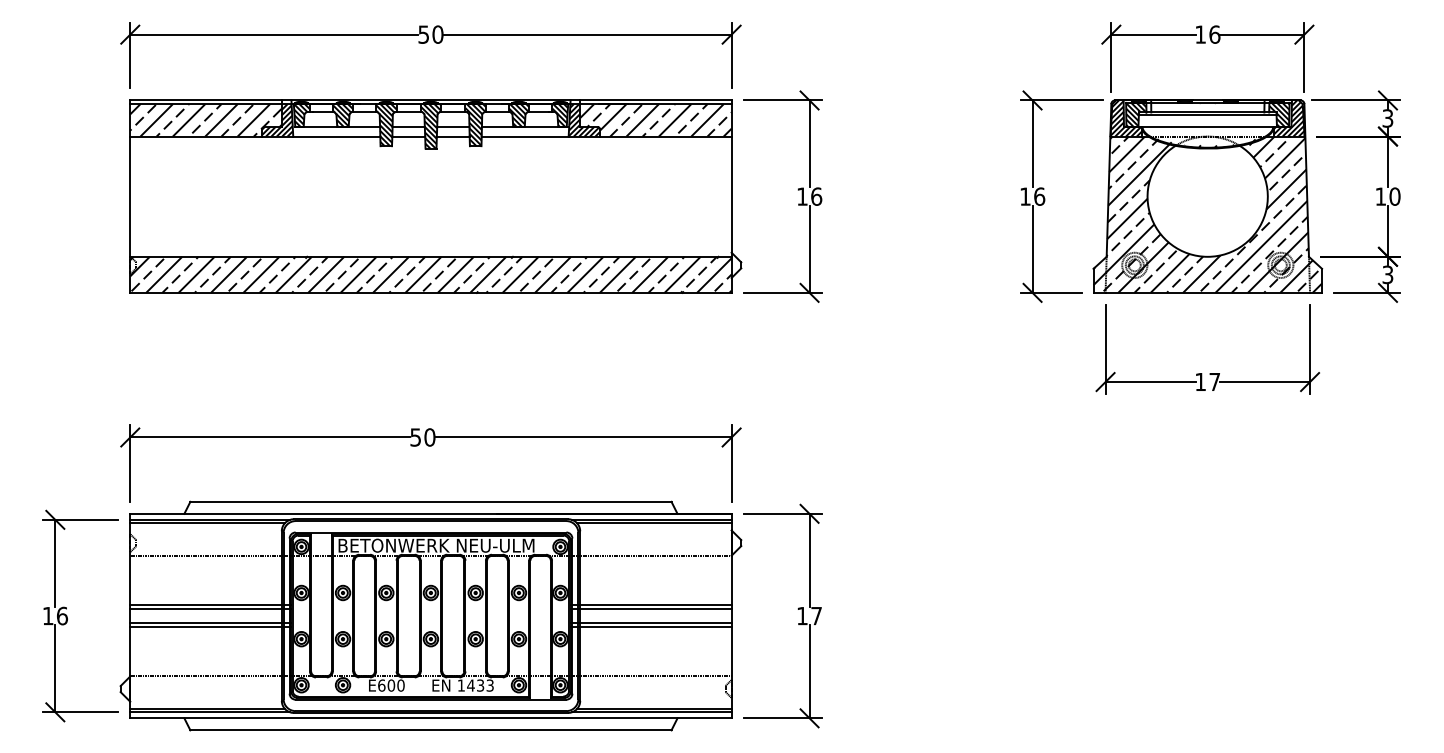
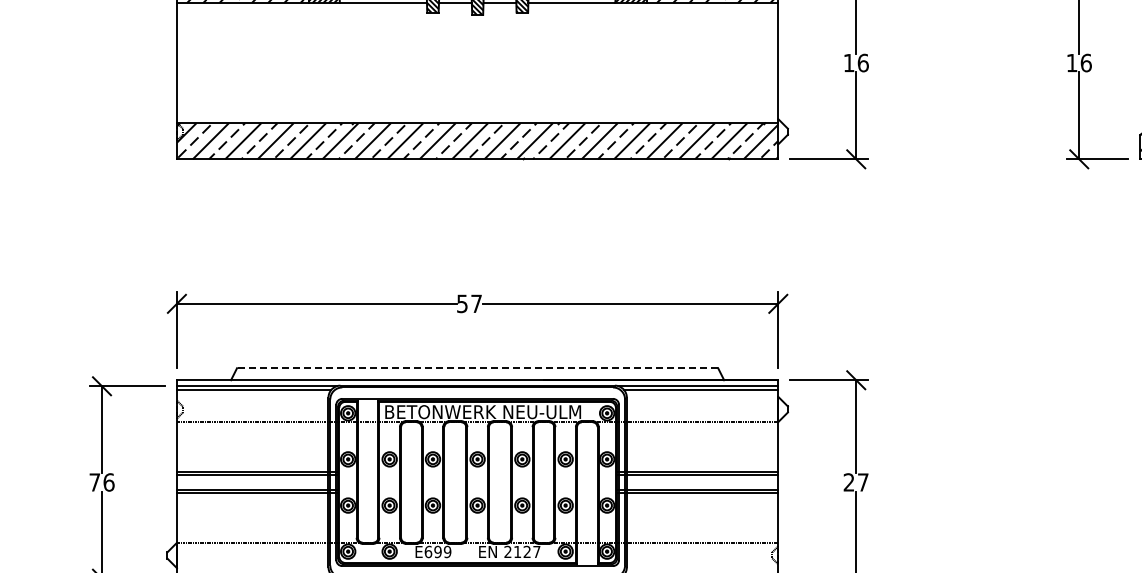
text: (429, 437) -> (476, 303), 50 -> 57
line: (430, 501) -> (477, 367), solid -> dashed
text: (802, 615) -> (849, 481), 17 -> 27
text: (48, 616) -> (95, 482), 16 -> 76
text: (395, 685) -> (442, 551), E600 -> E699
text: (475, 685) -> (522, 551), 1433 -> 2127

